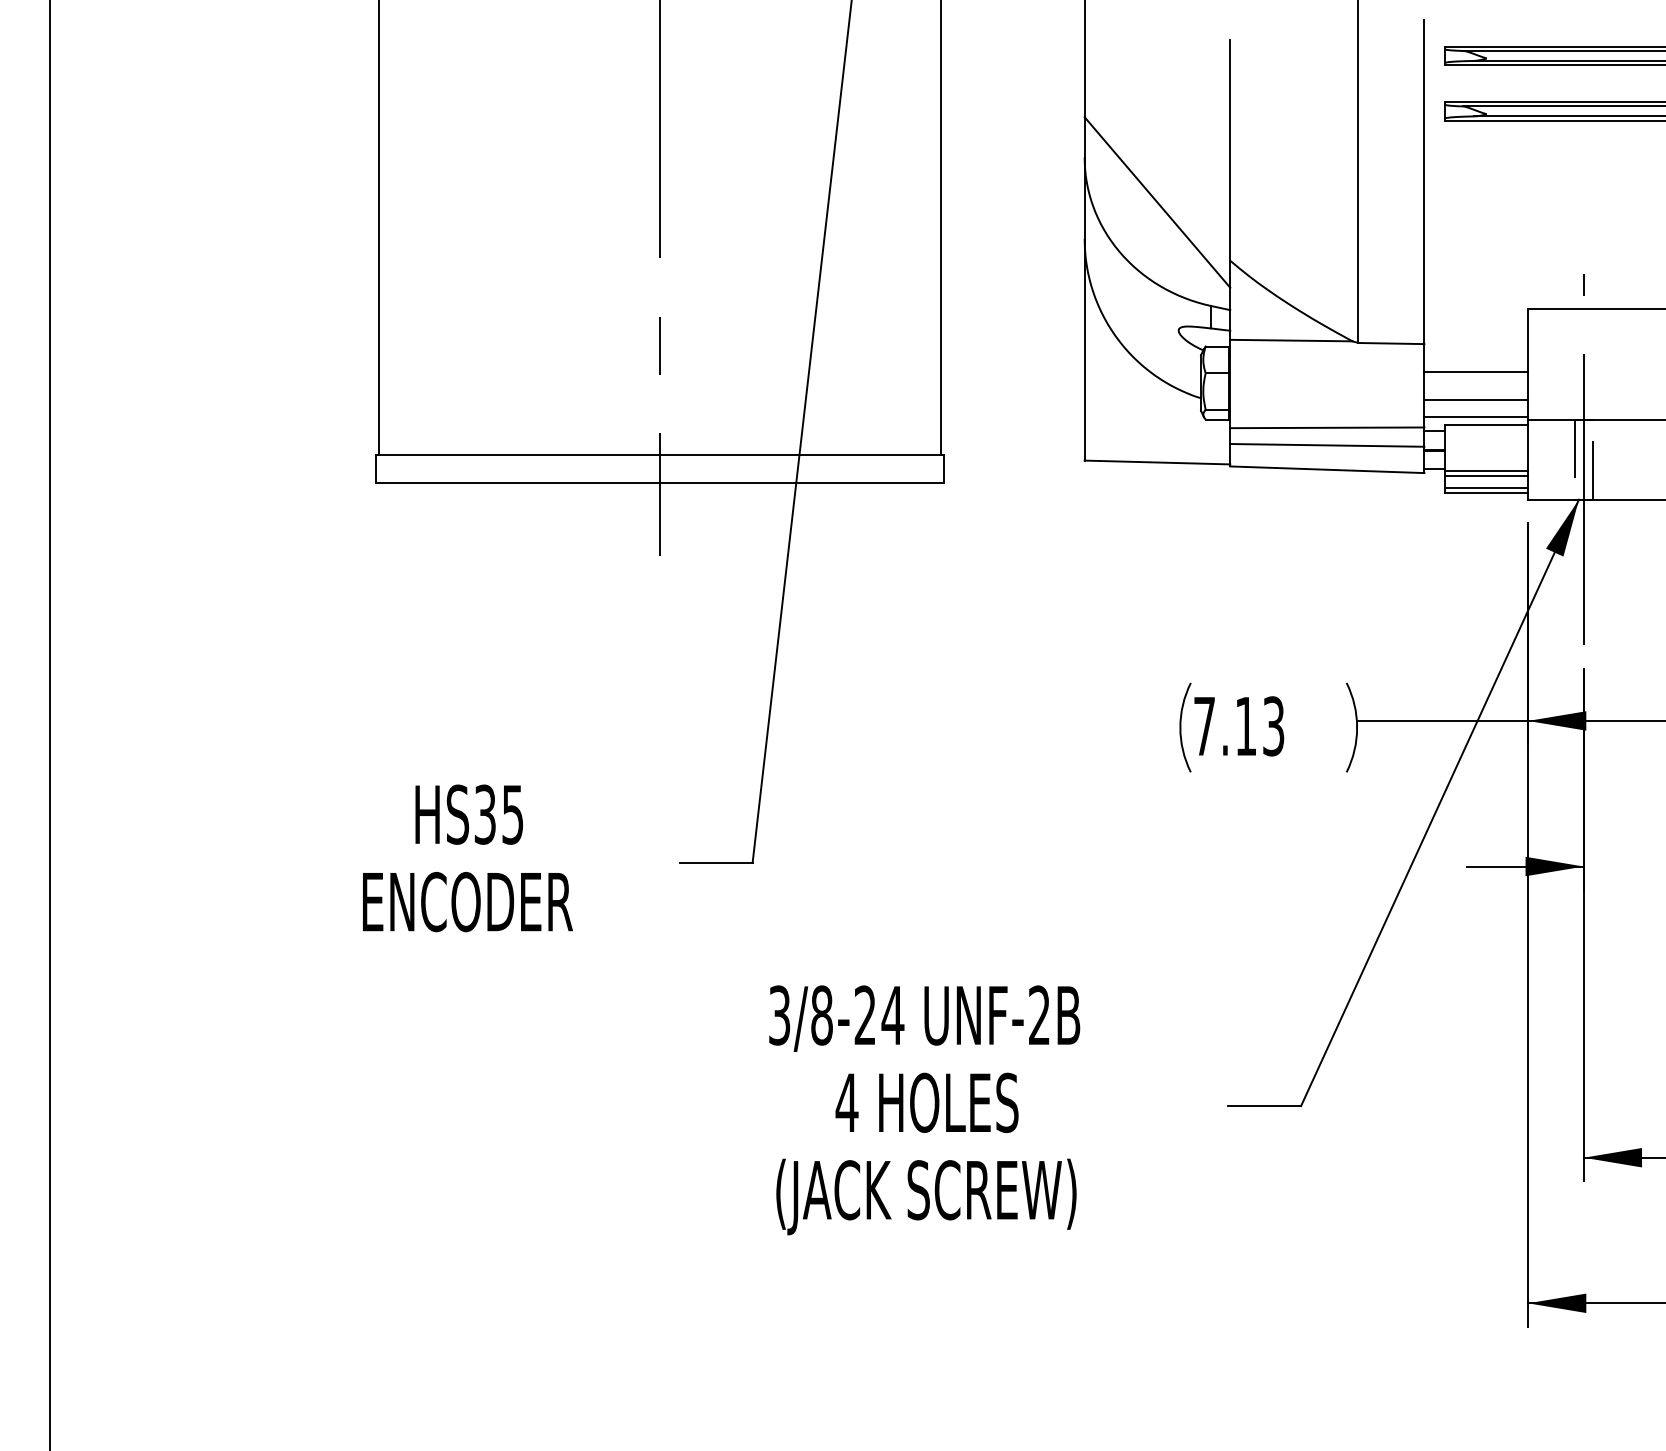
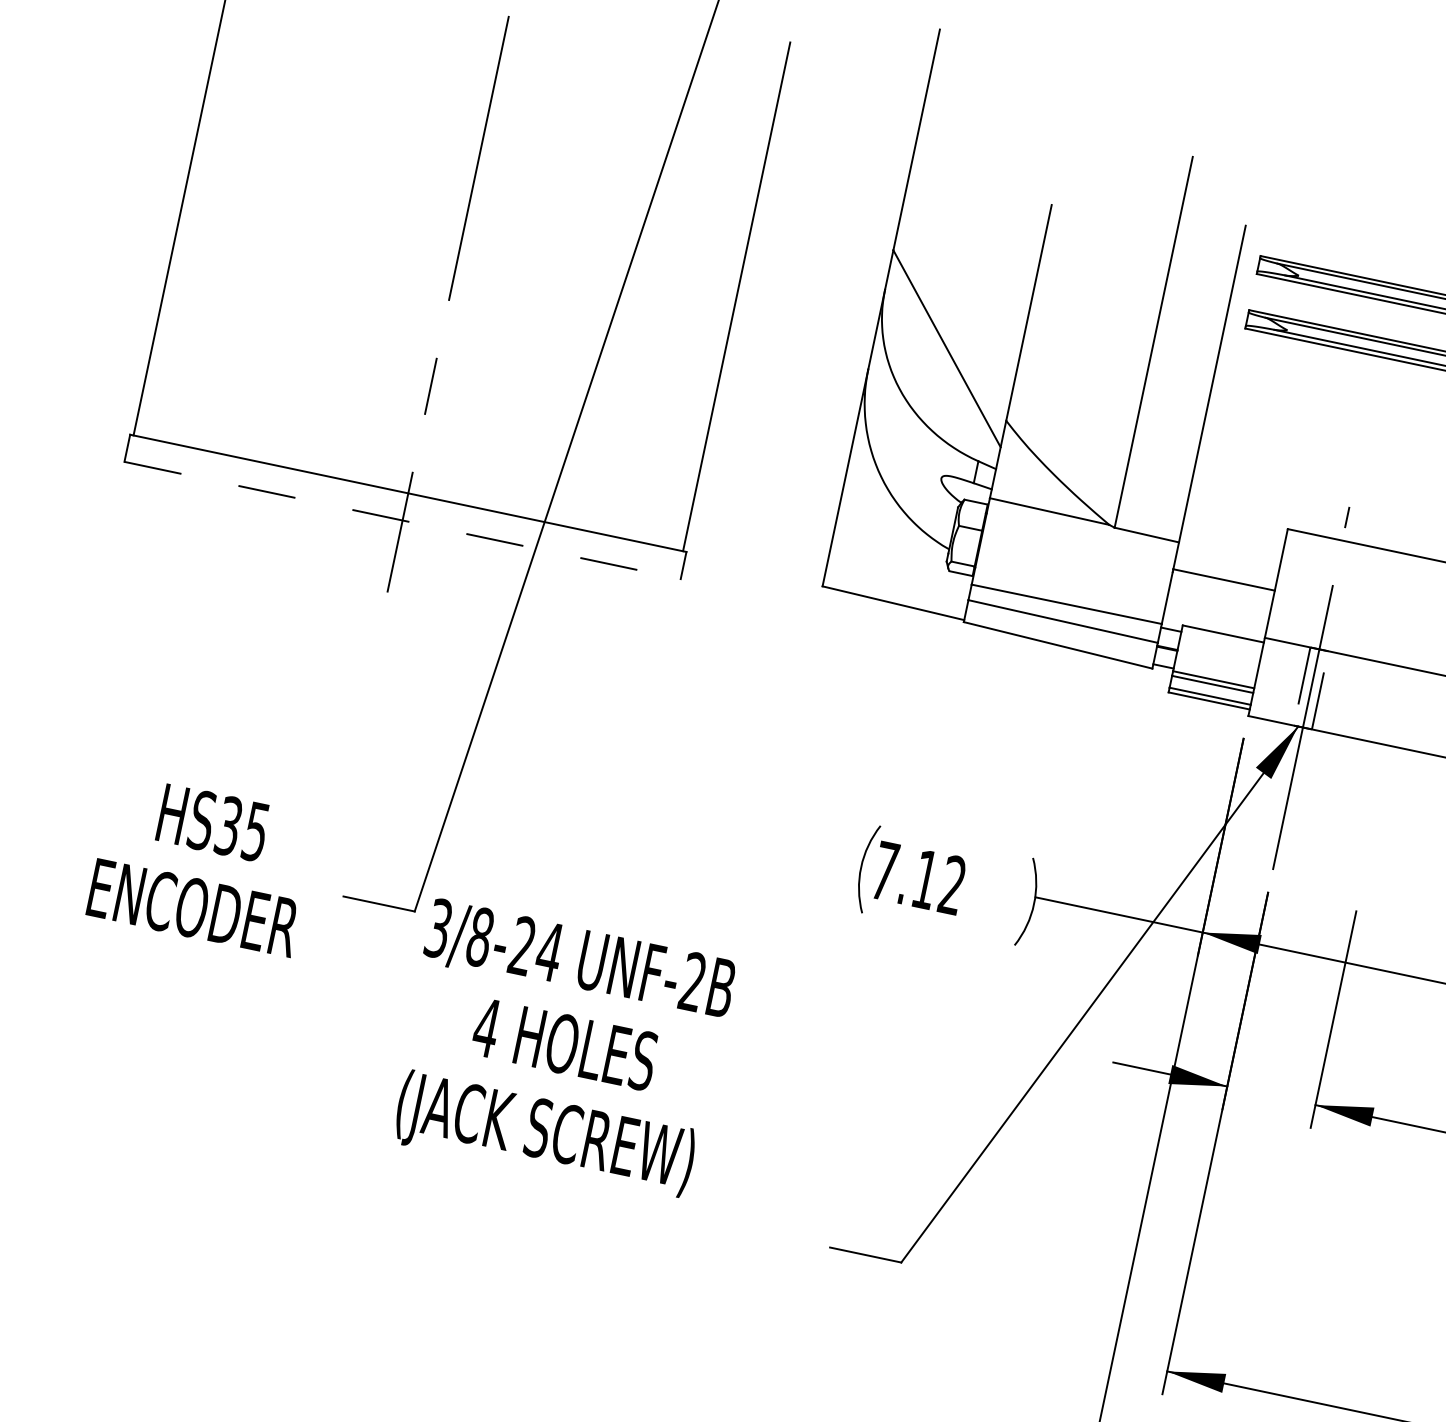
line: (1476, 399) -> (1218, 607), removed
line: (1476, 416) -> (1215, 624), removed
line: (660, 482) -> (403, 520), solid -> dashed
text: (1273, 726) -> (952, 885), 7.13 -> 7.12
text: (467, 858) -> (202, 865), moved
text: (924, 1110) -> (560, 1051), moved

